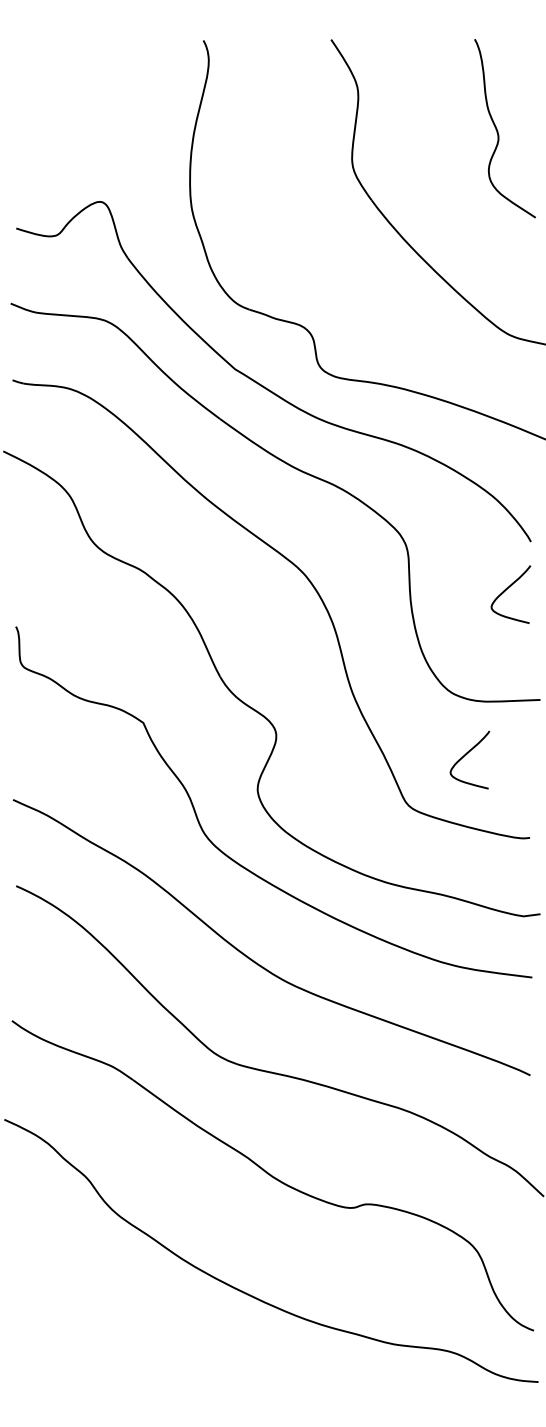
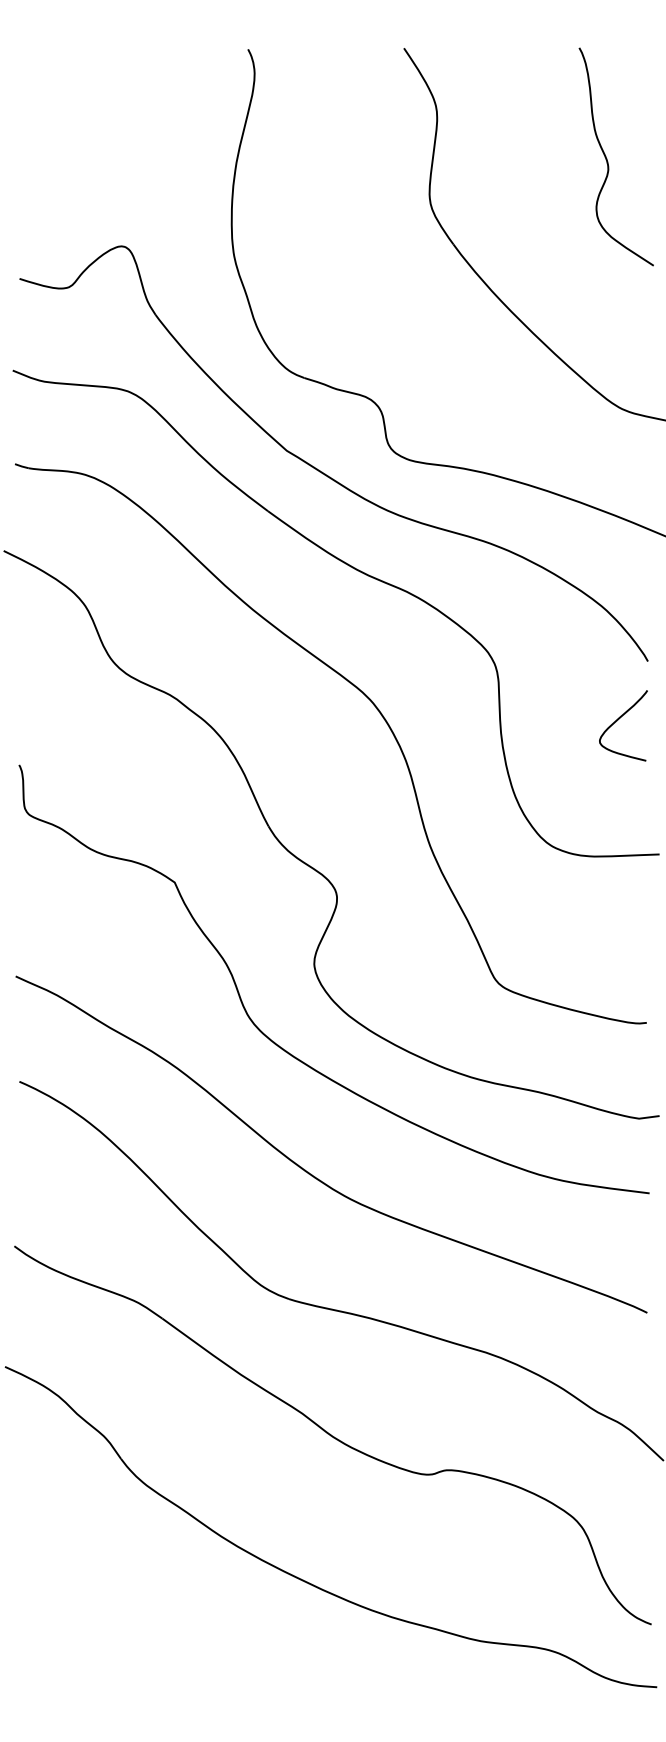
curve: (465, 755) -> (568, 922), removed

